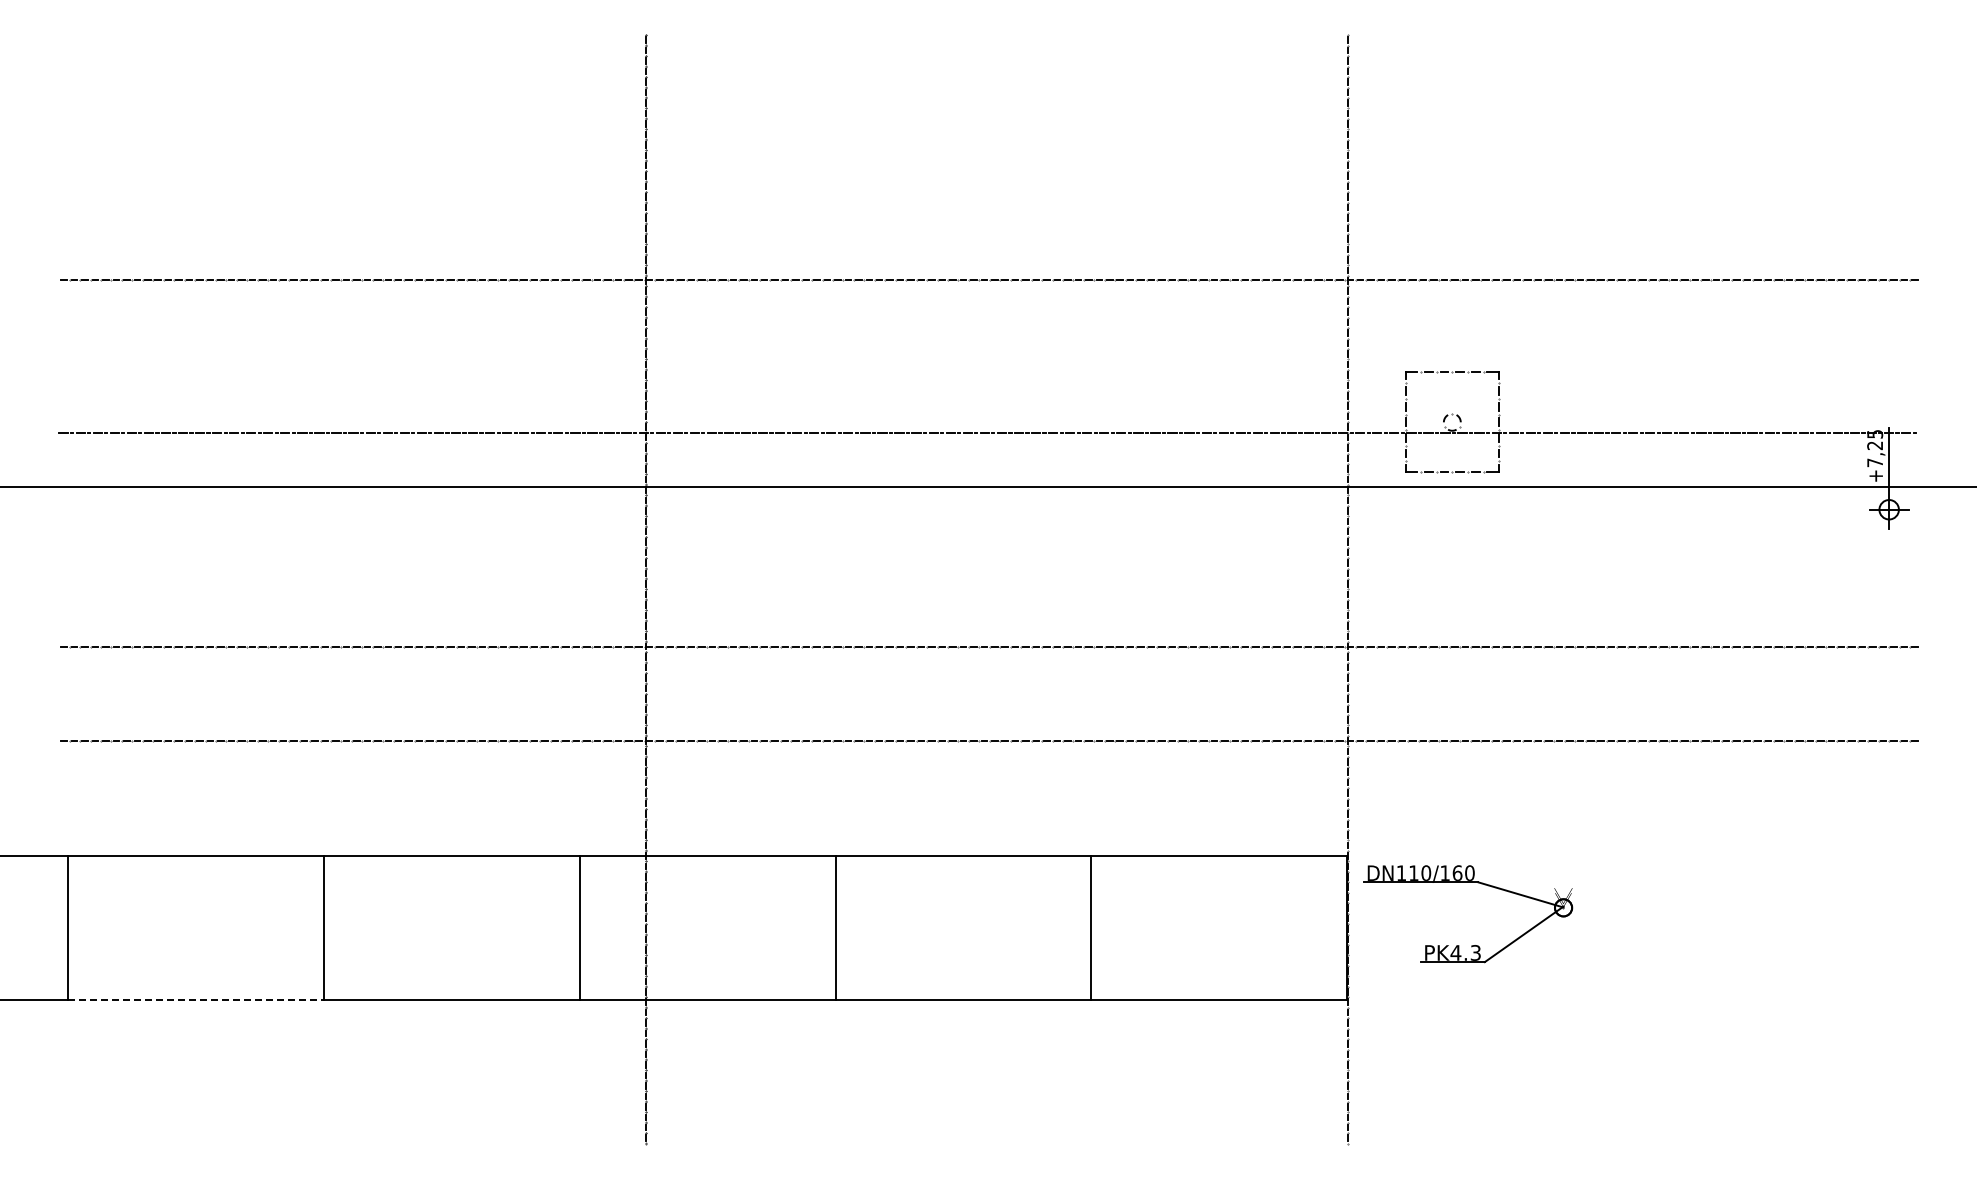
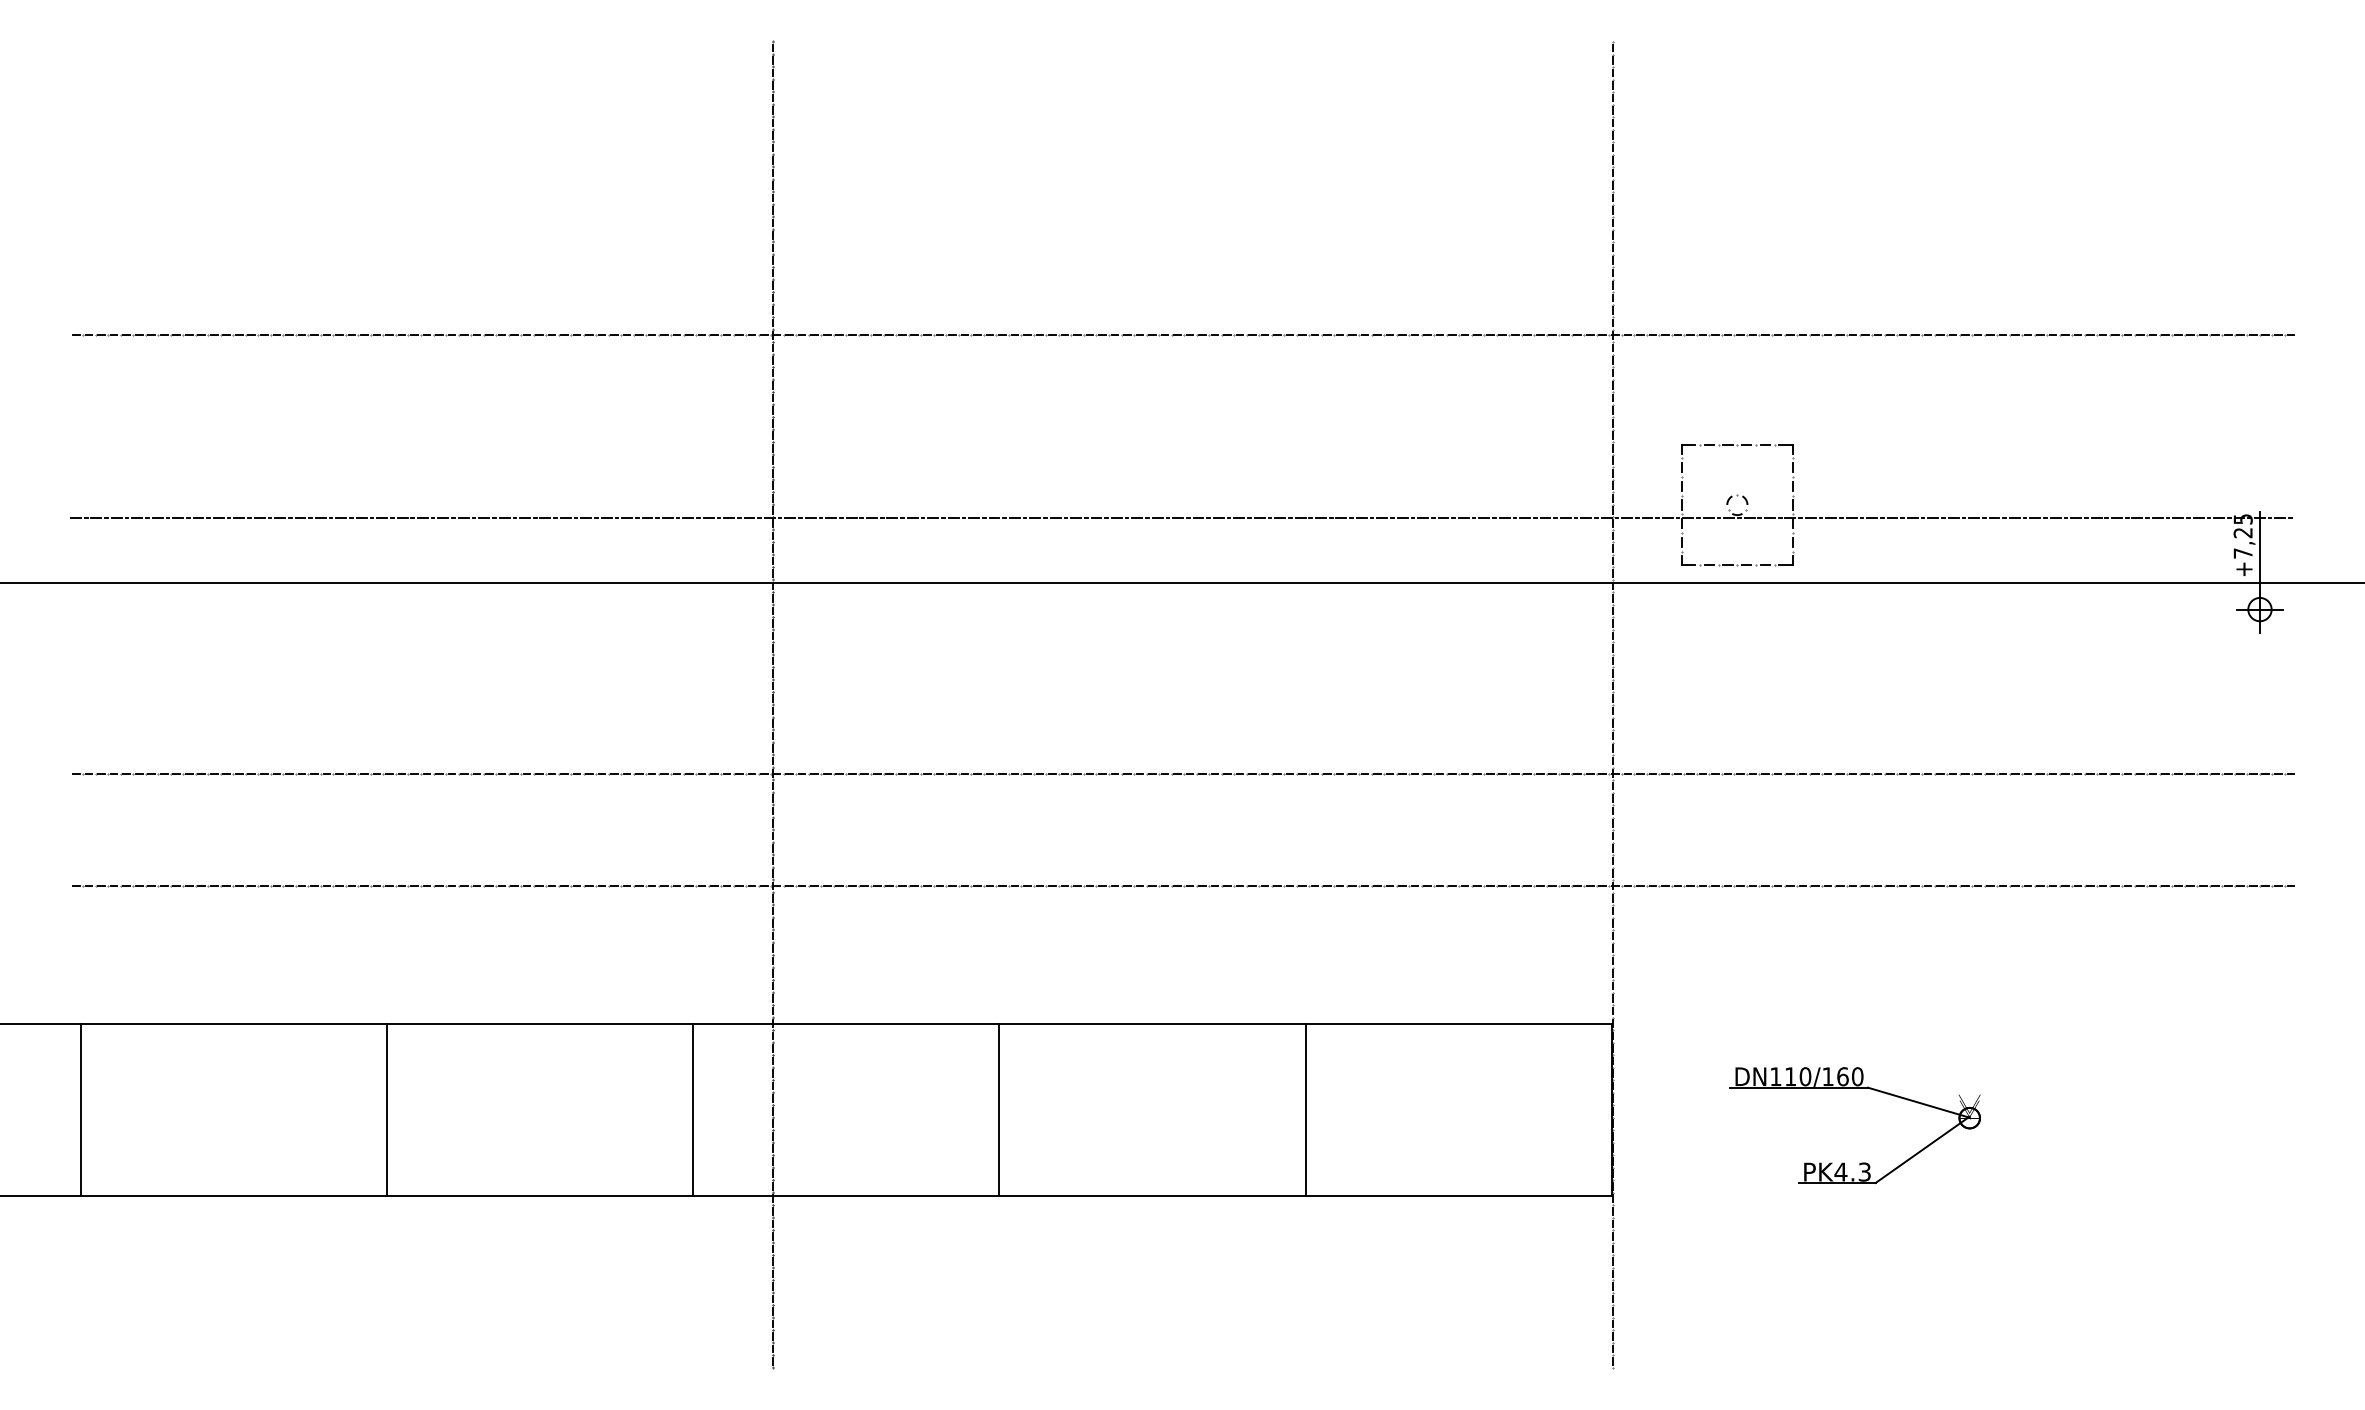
part: (1471, 945) -> (1859, 1163), moved
line: (195, 1000) -> (233, 1196), dashed -> solid

